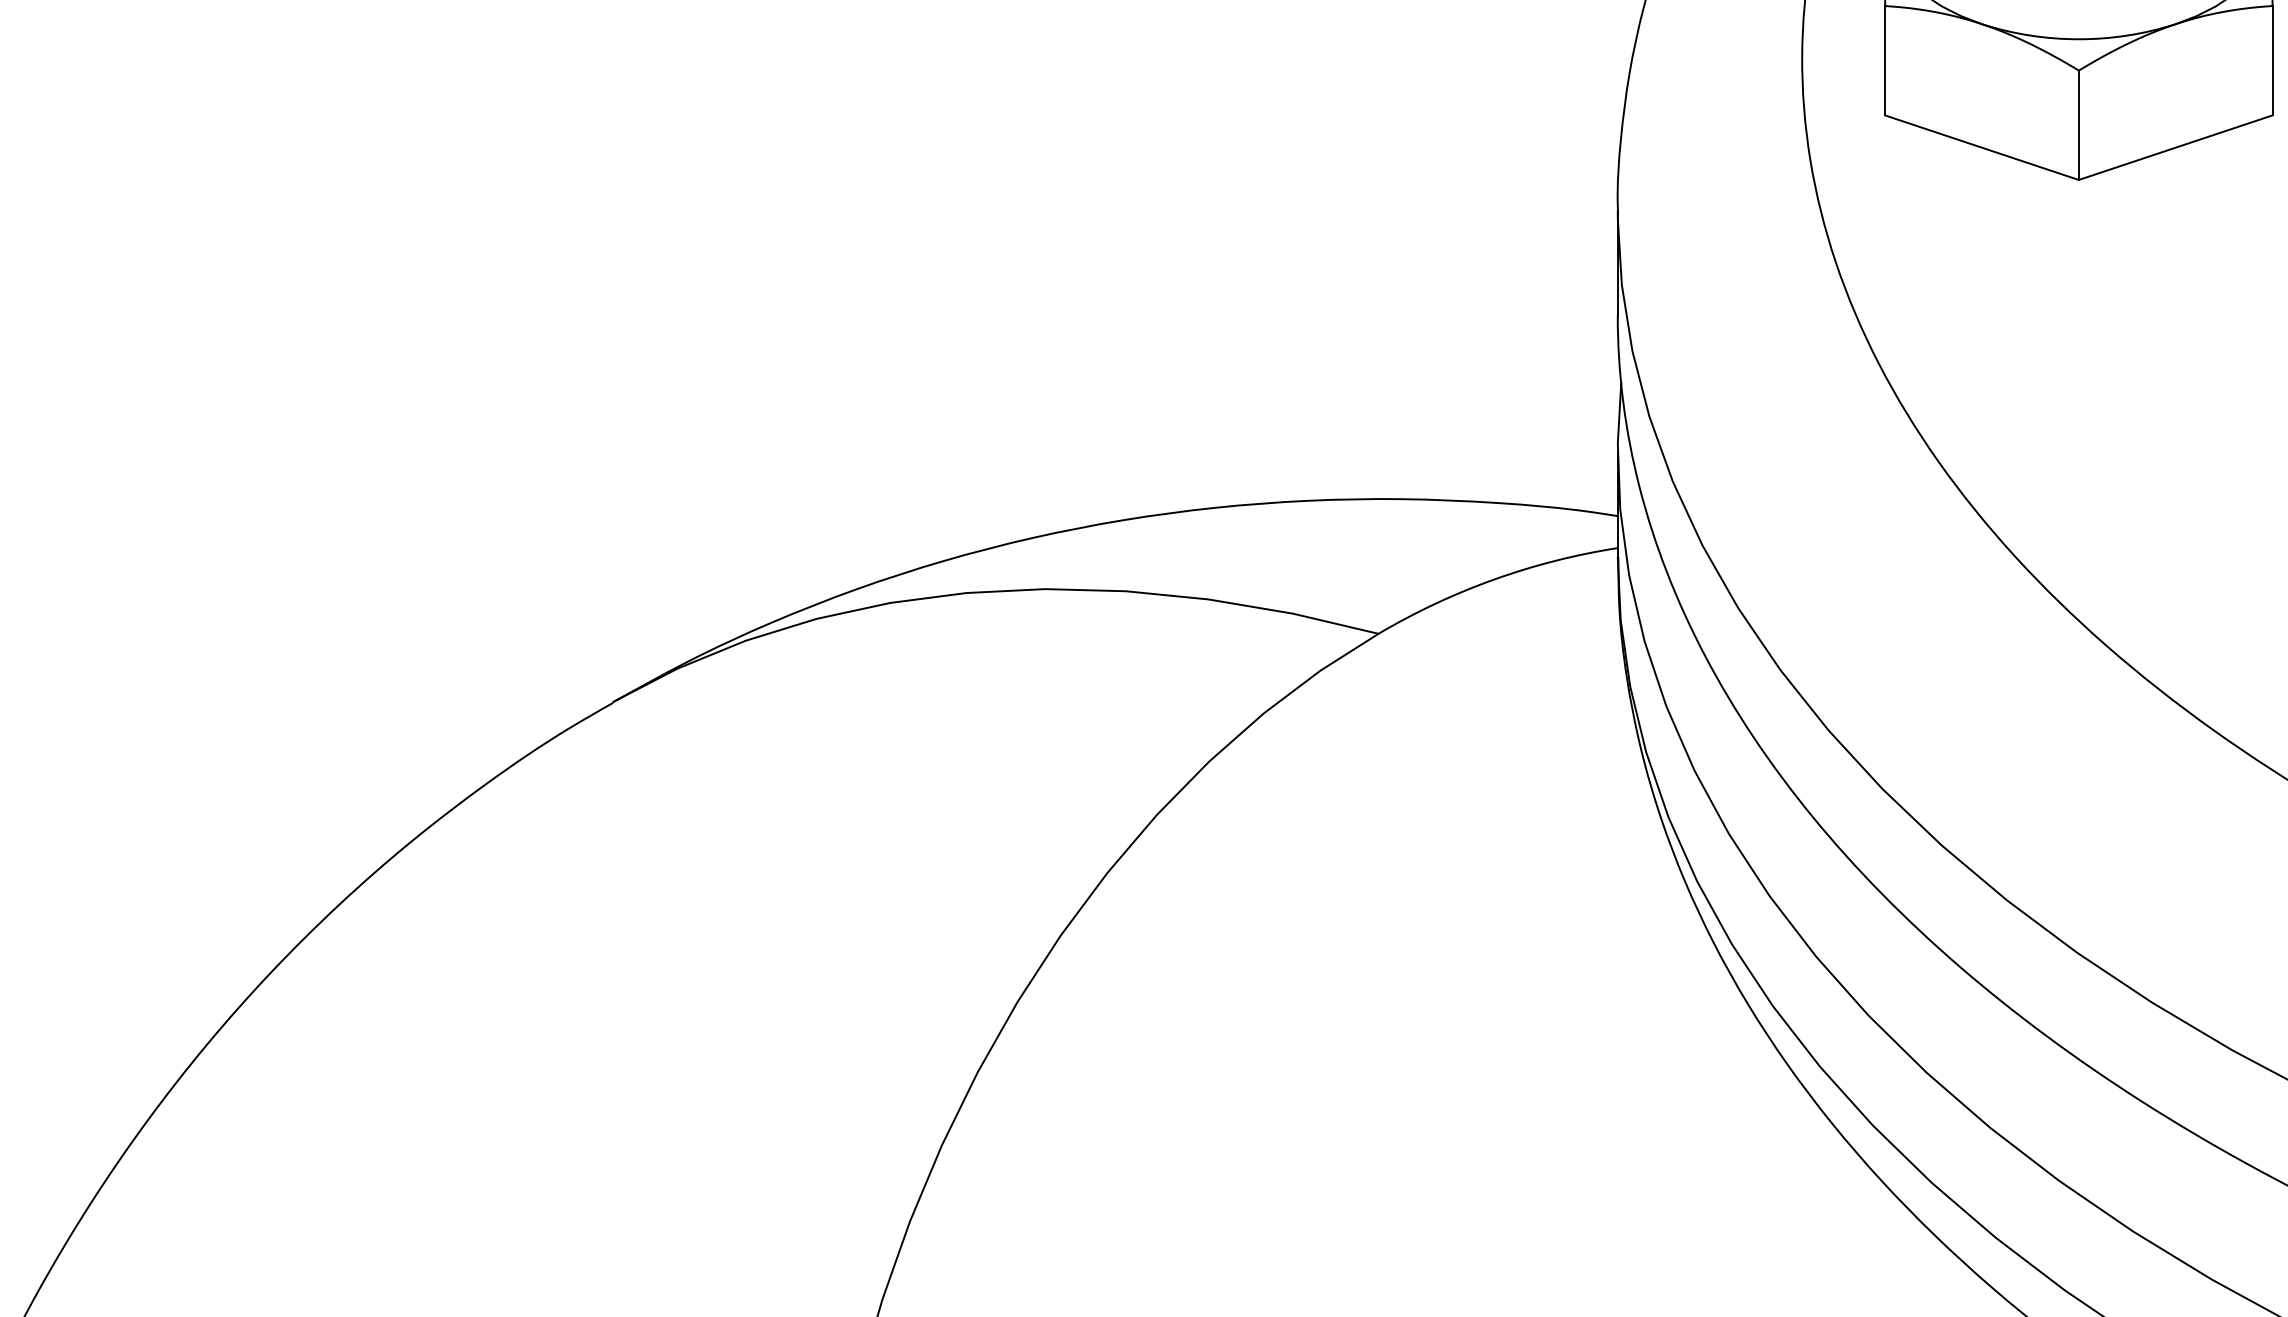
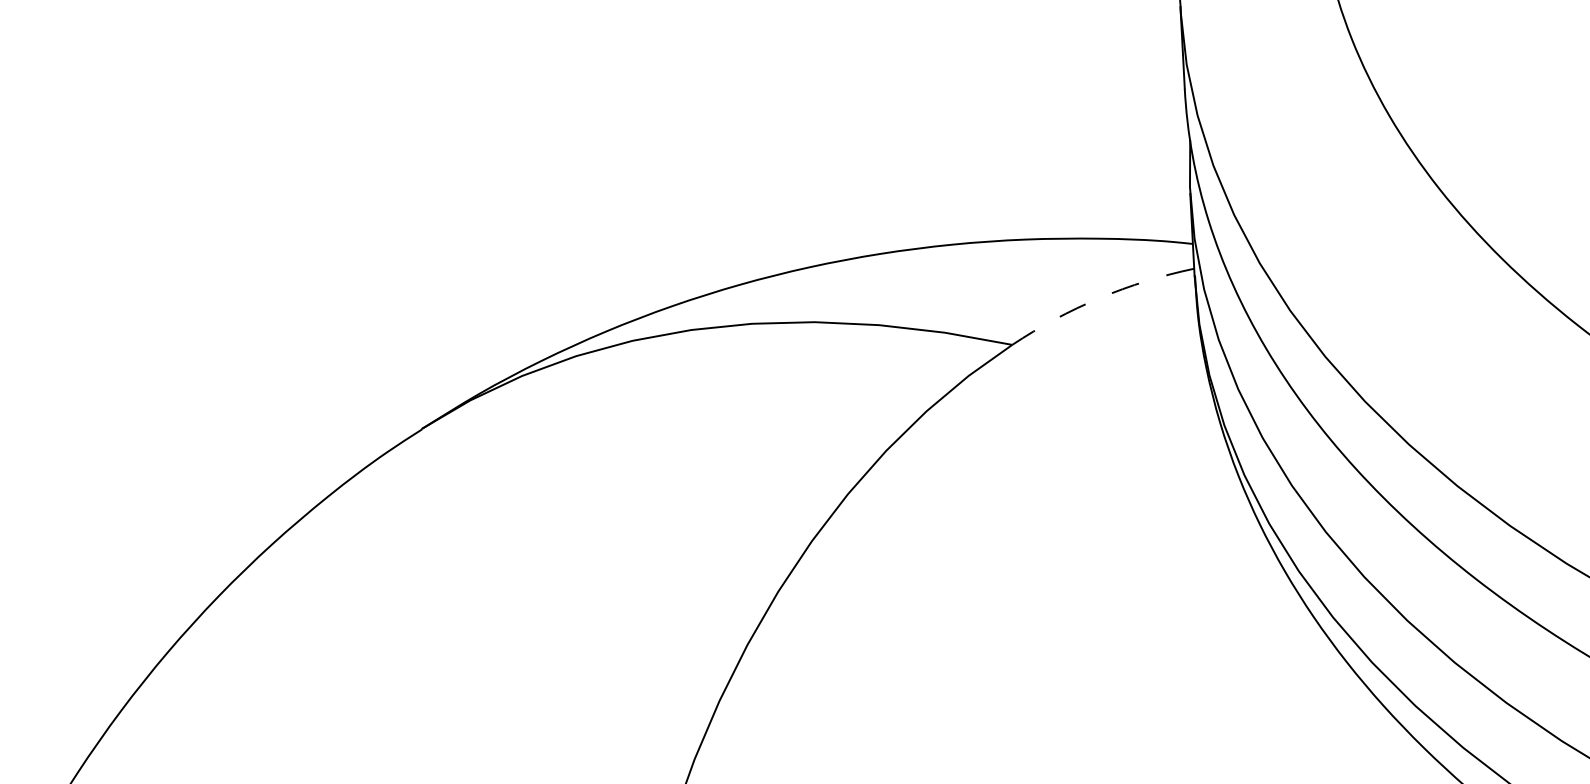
arc: (1494, 579) -> (1099, 298), solid -> dashed

